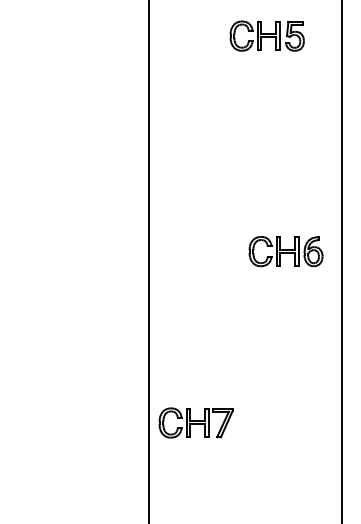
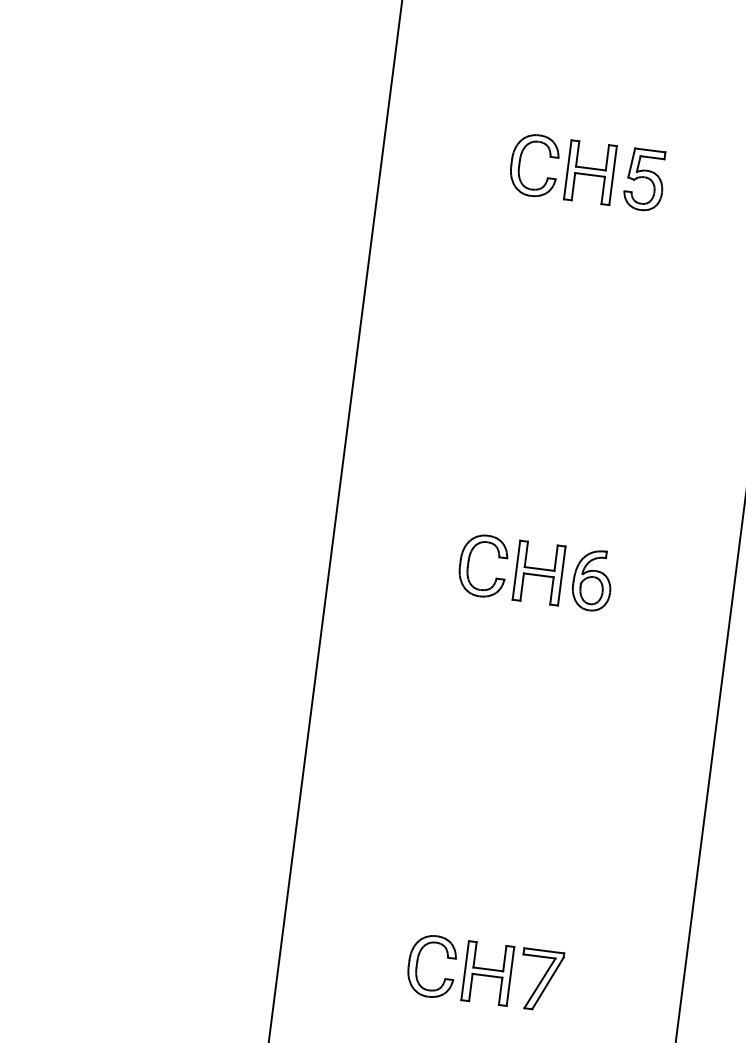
part: (266, 35) -> (586, 170), moved
part: (285, 251) -> (534, 572), moved
part: (195, 422) -> (483, 971), moved

